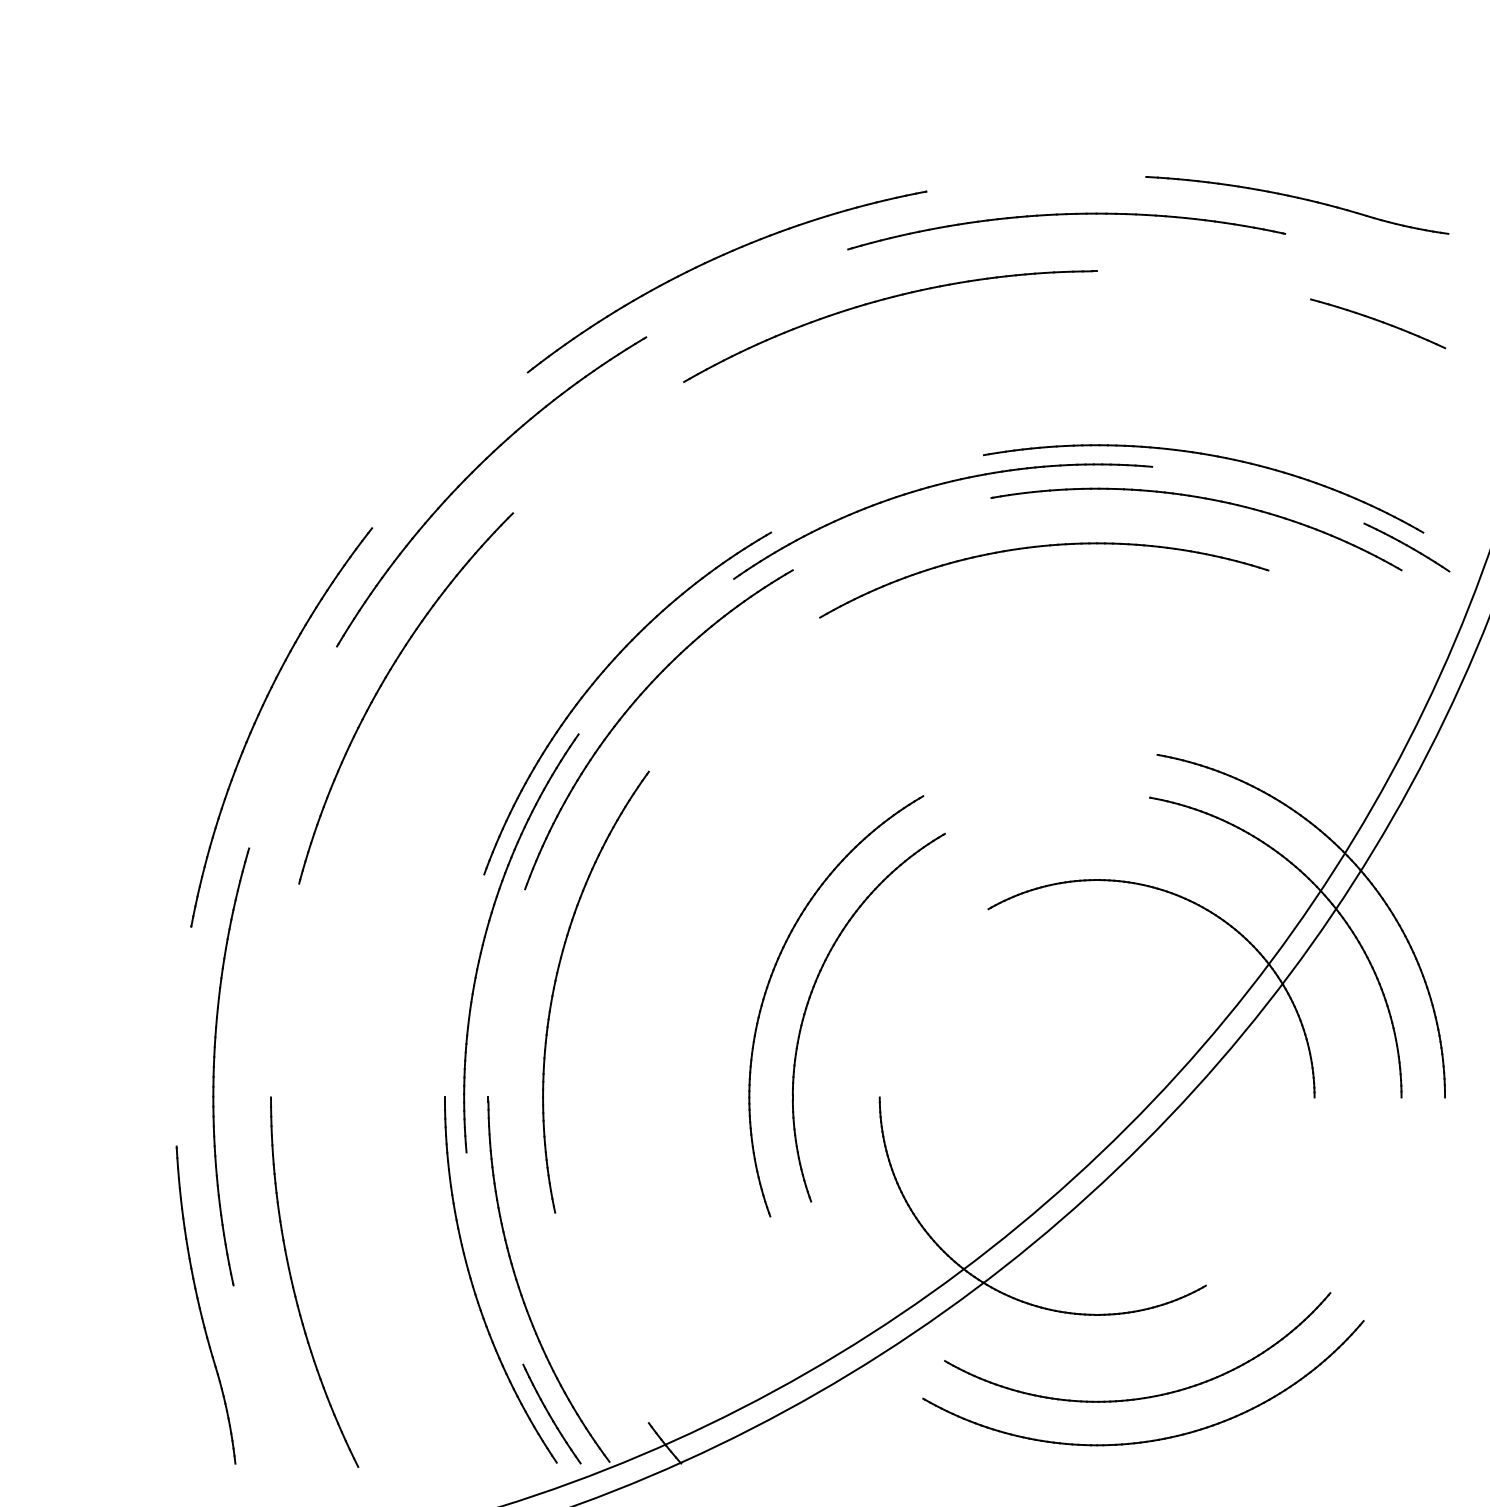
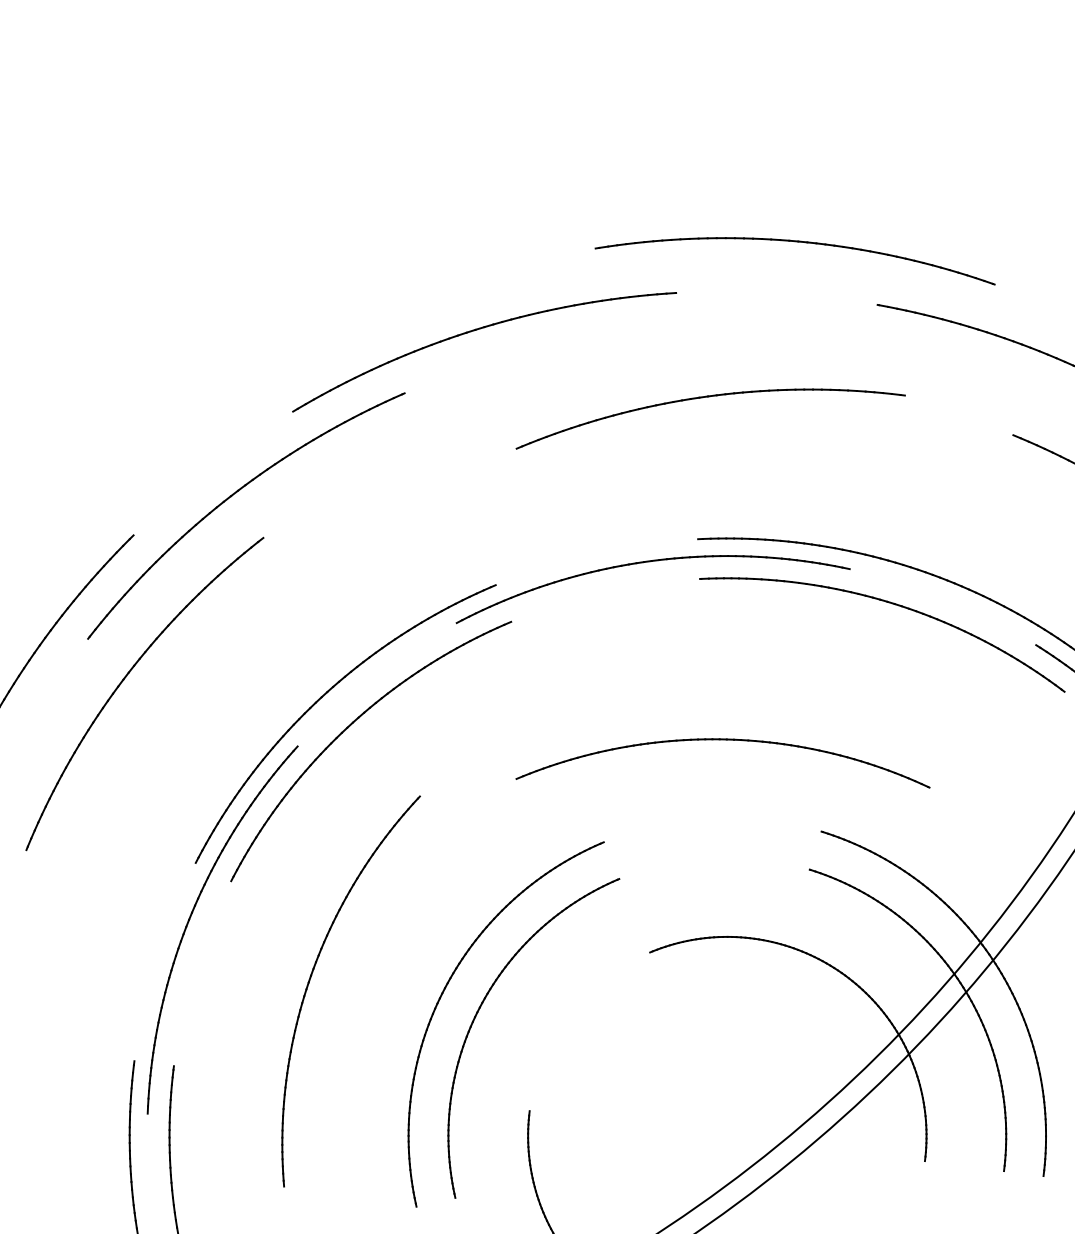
part: (1066, 215) -> (798, 242), moved
part: (884, 300) -> (708, 397), moved
part: (1041, 547) -> (725, 740), moved
part: (556, 982) -> (311, 977), moved

